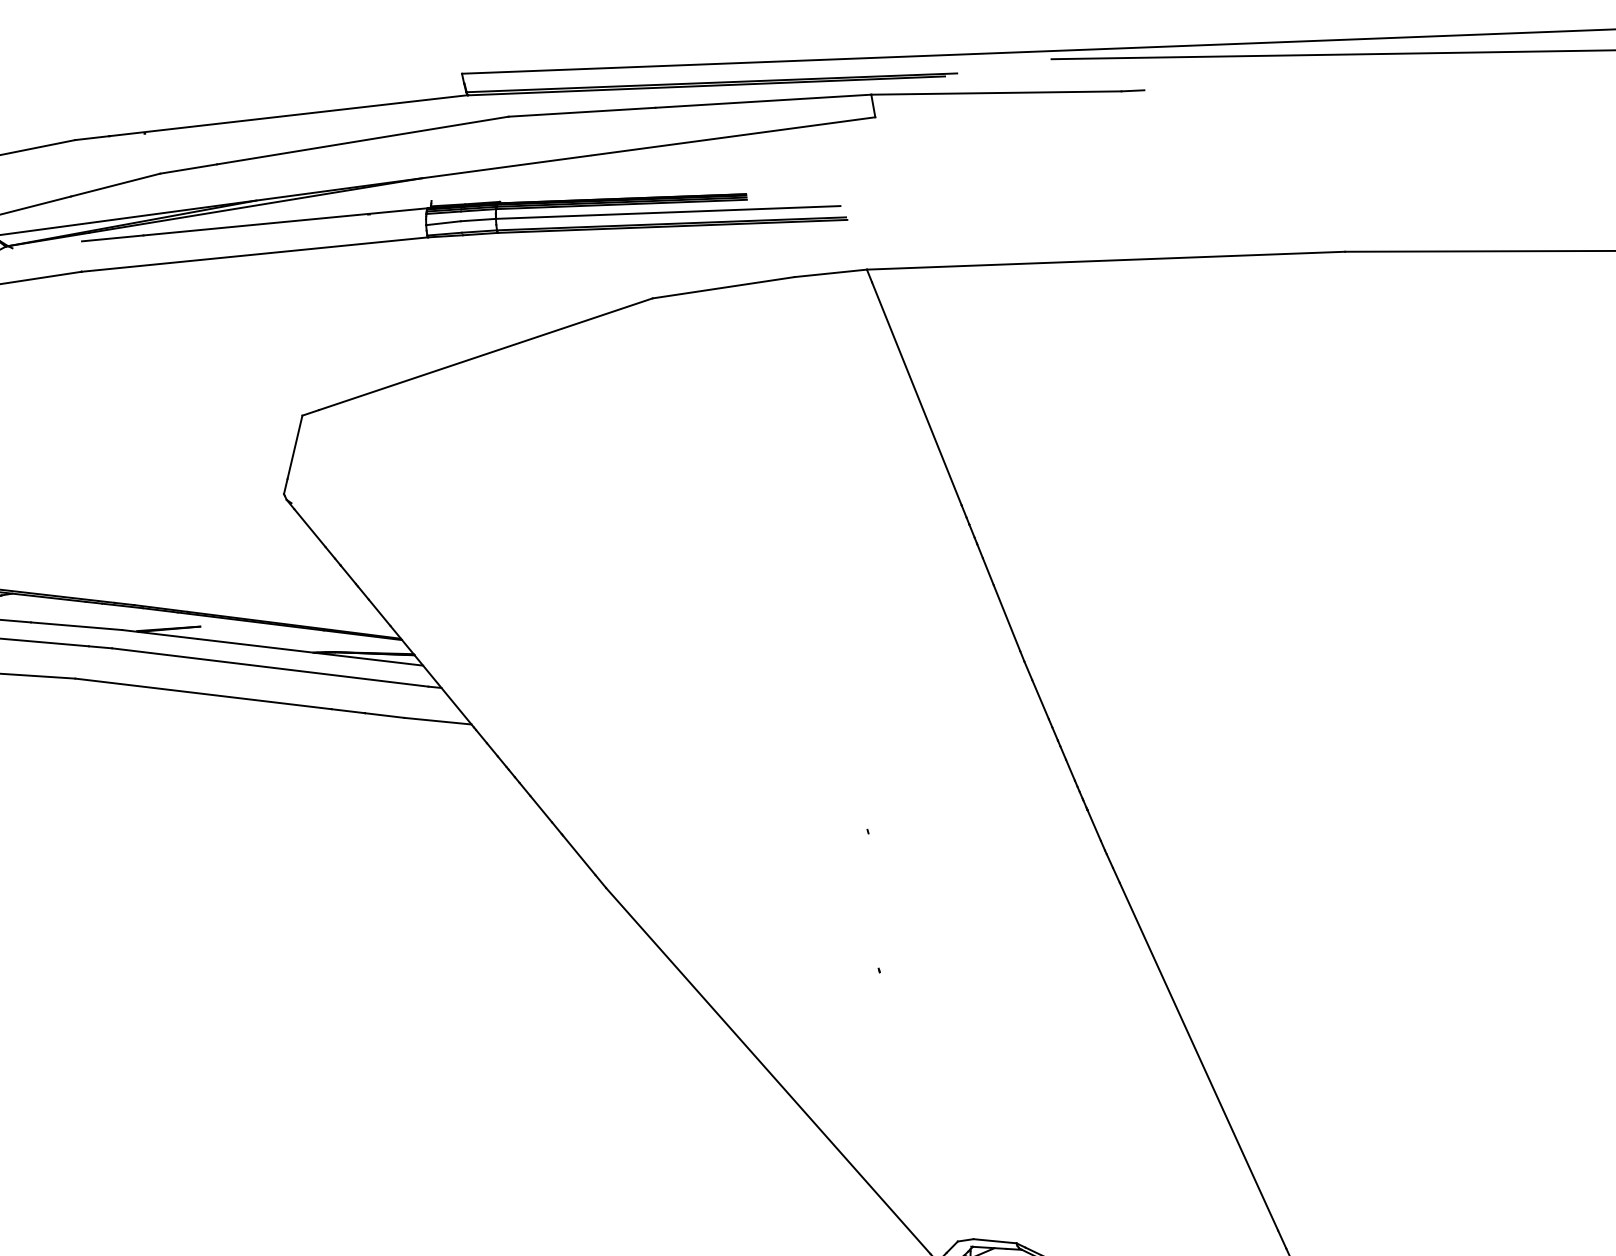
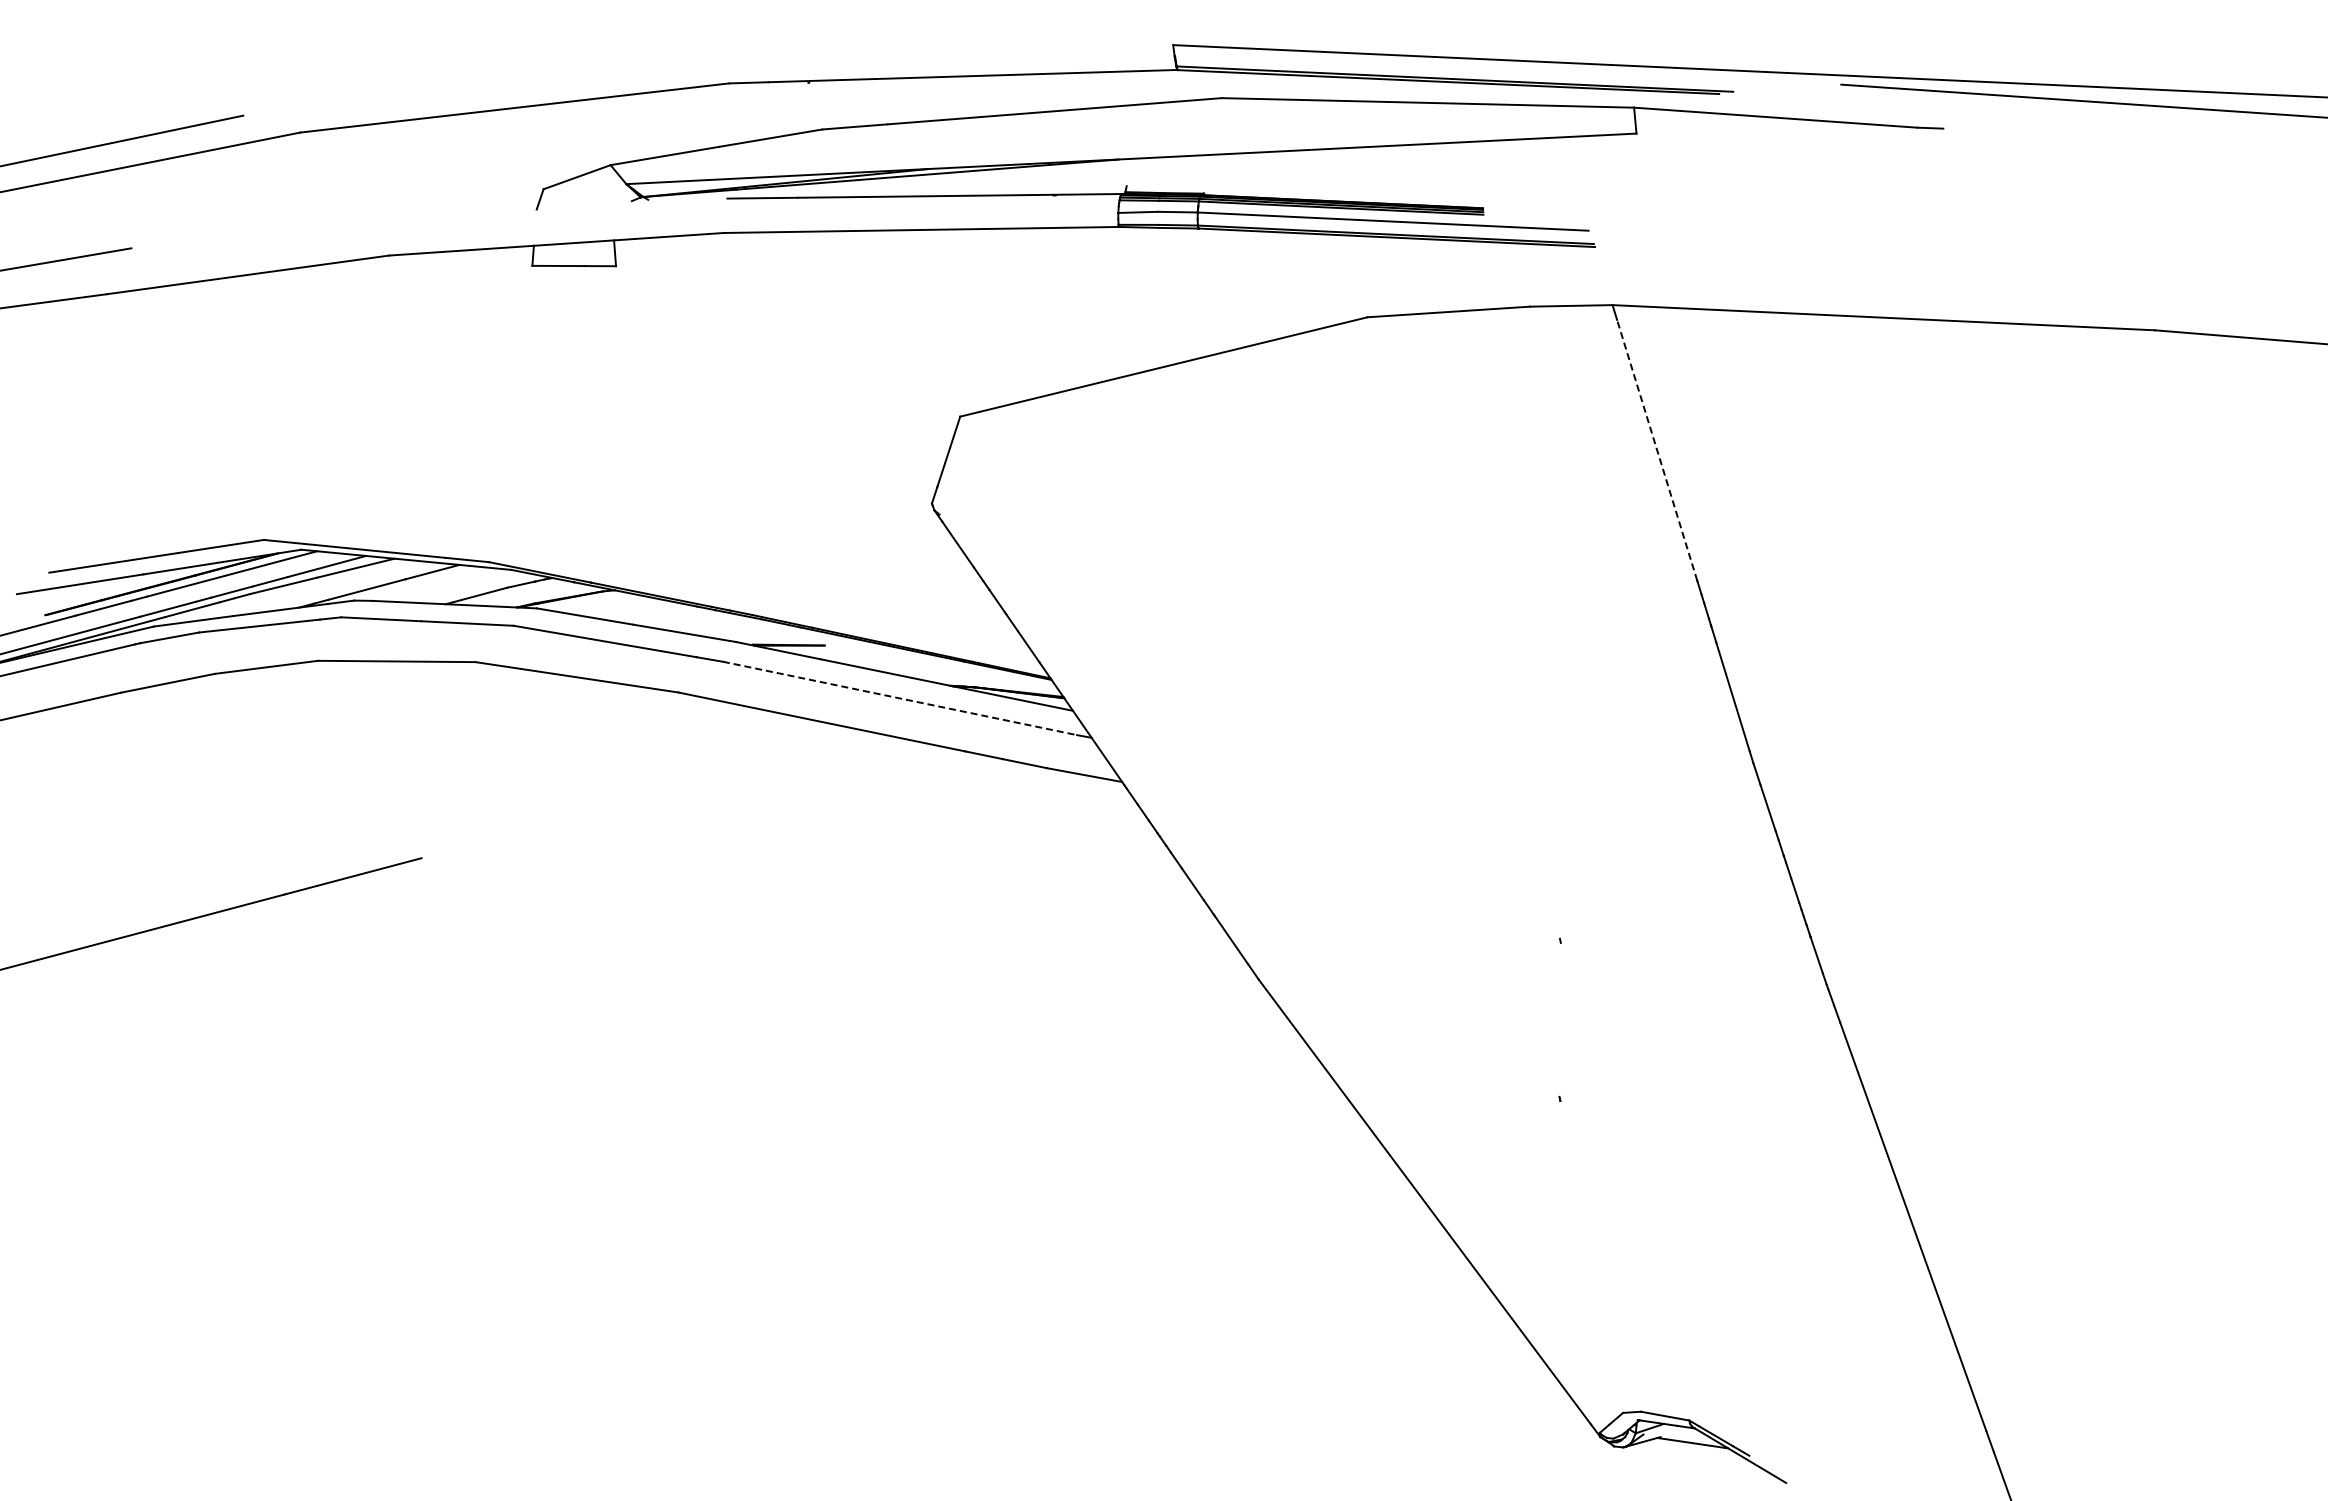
line: (917, 393) -> (1657, 449), solid -> dashed
line: (269, 667) -> (899, 698), solid -> dashed

